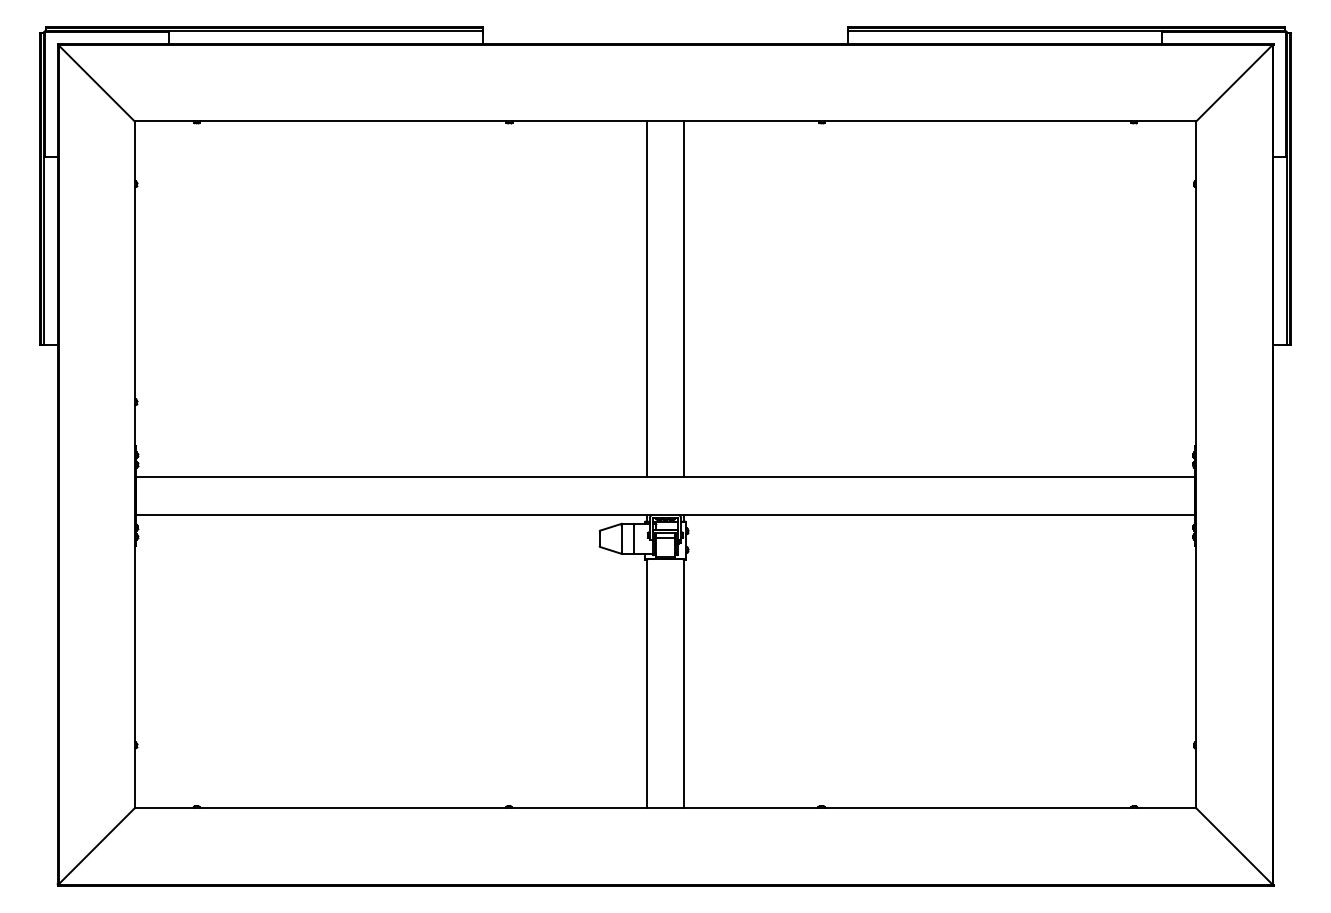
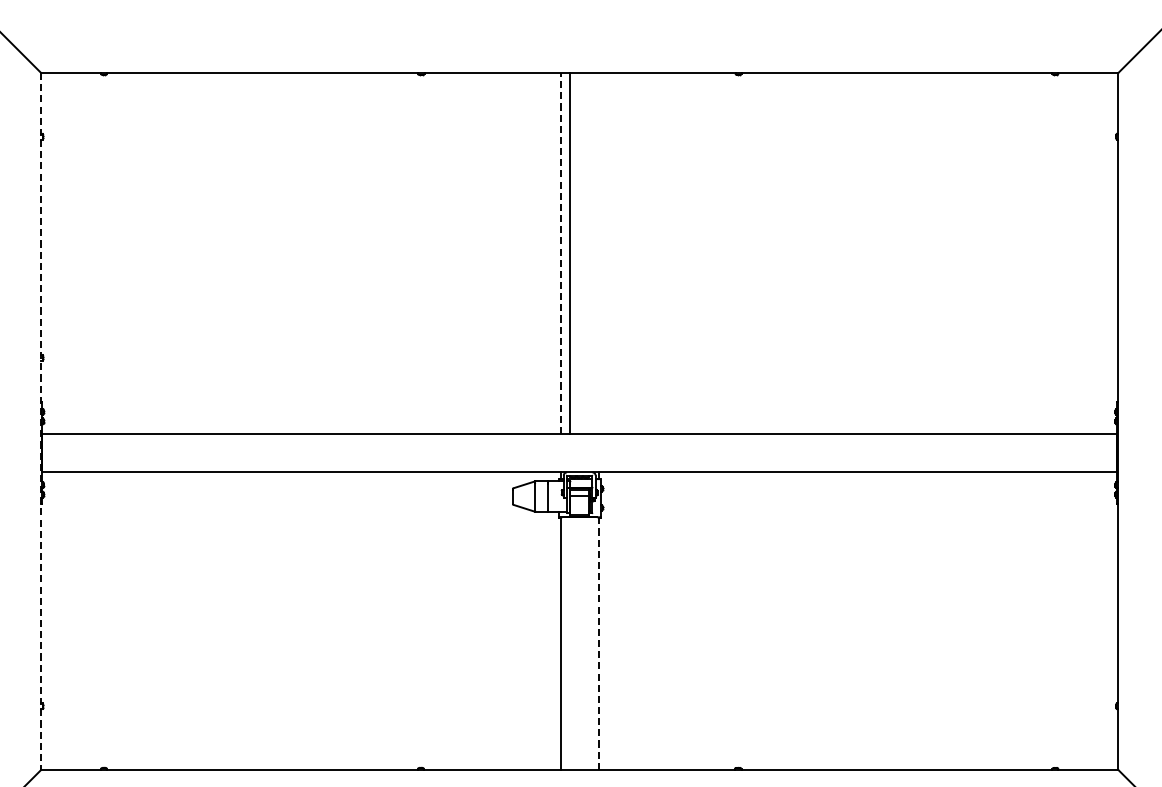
line: (646, 299) -> (560, 253), solid -> dashed
line: (684, 299) -> (570, 253), moved
line: (134, 465) -> (40, 422), solid -> dashed
line: (684, 683) -> (599, 643), solid -> dashed

